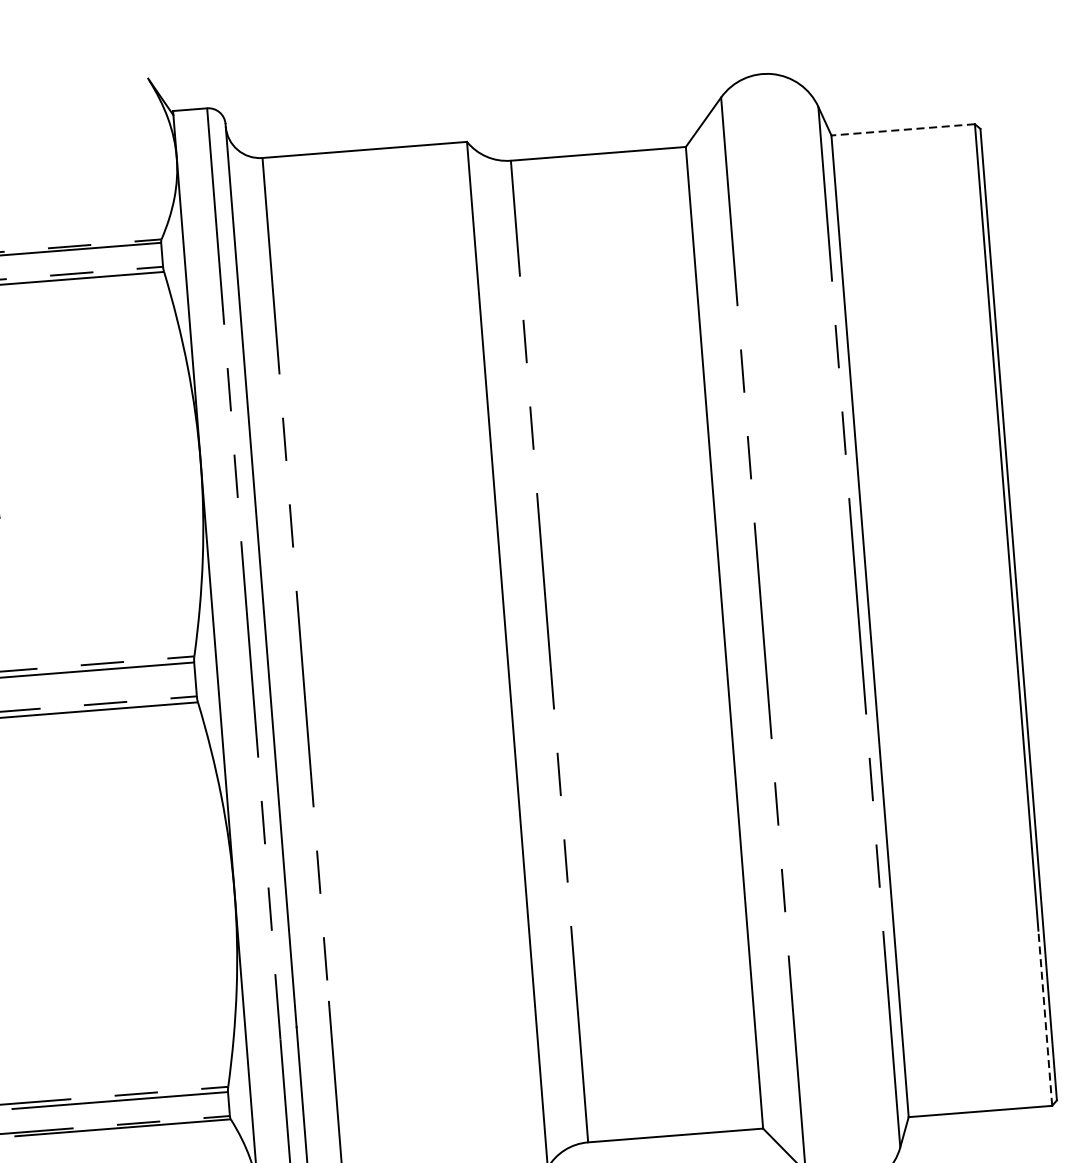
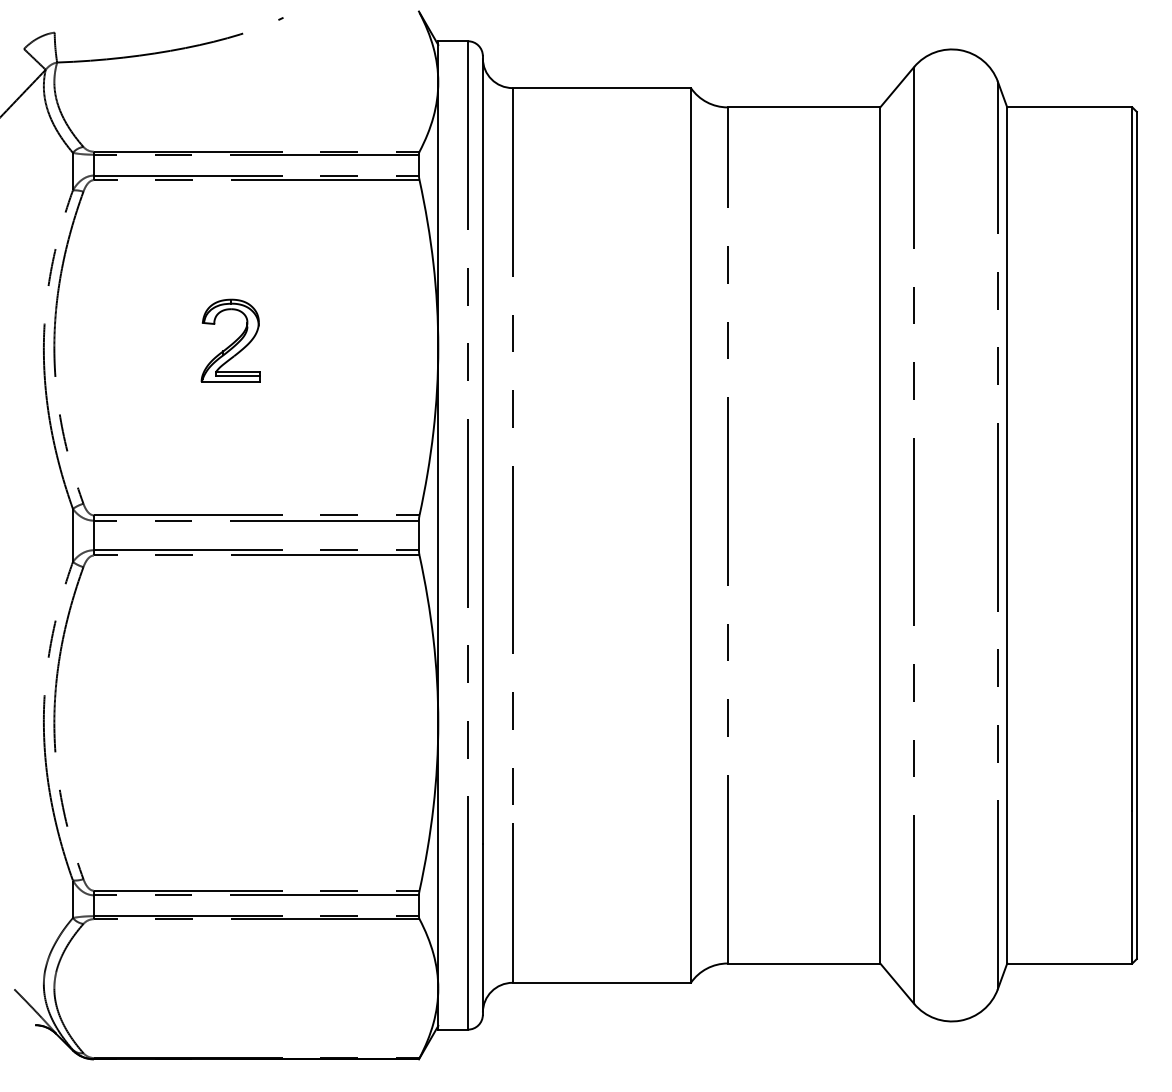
line: (902, 129) -> (1069, 107), dashed -> solid
line: (1045, 1017) -> (1132, 886), dashed -> solid

